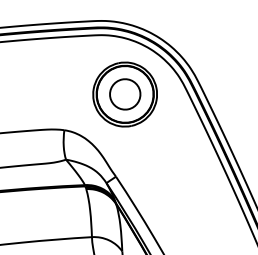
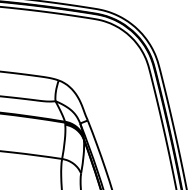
part: (123, 94) -> (105, 64), removed

